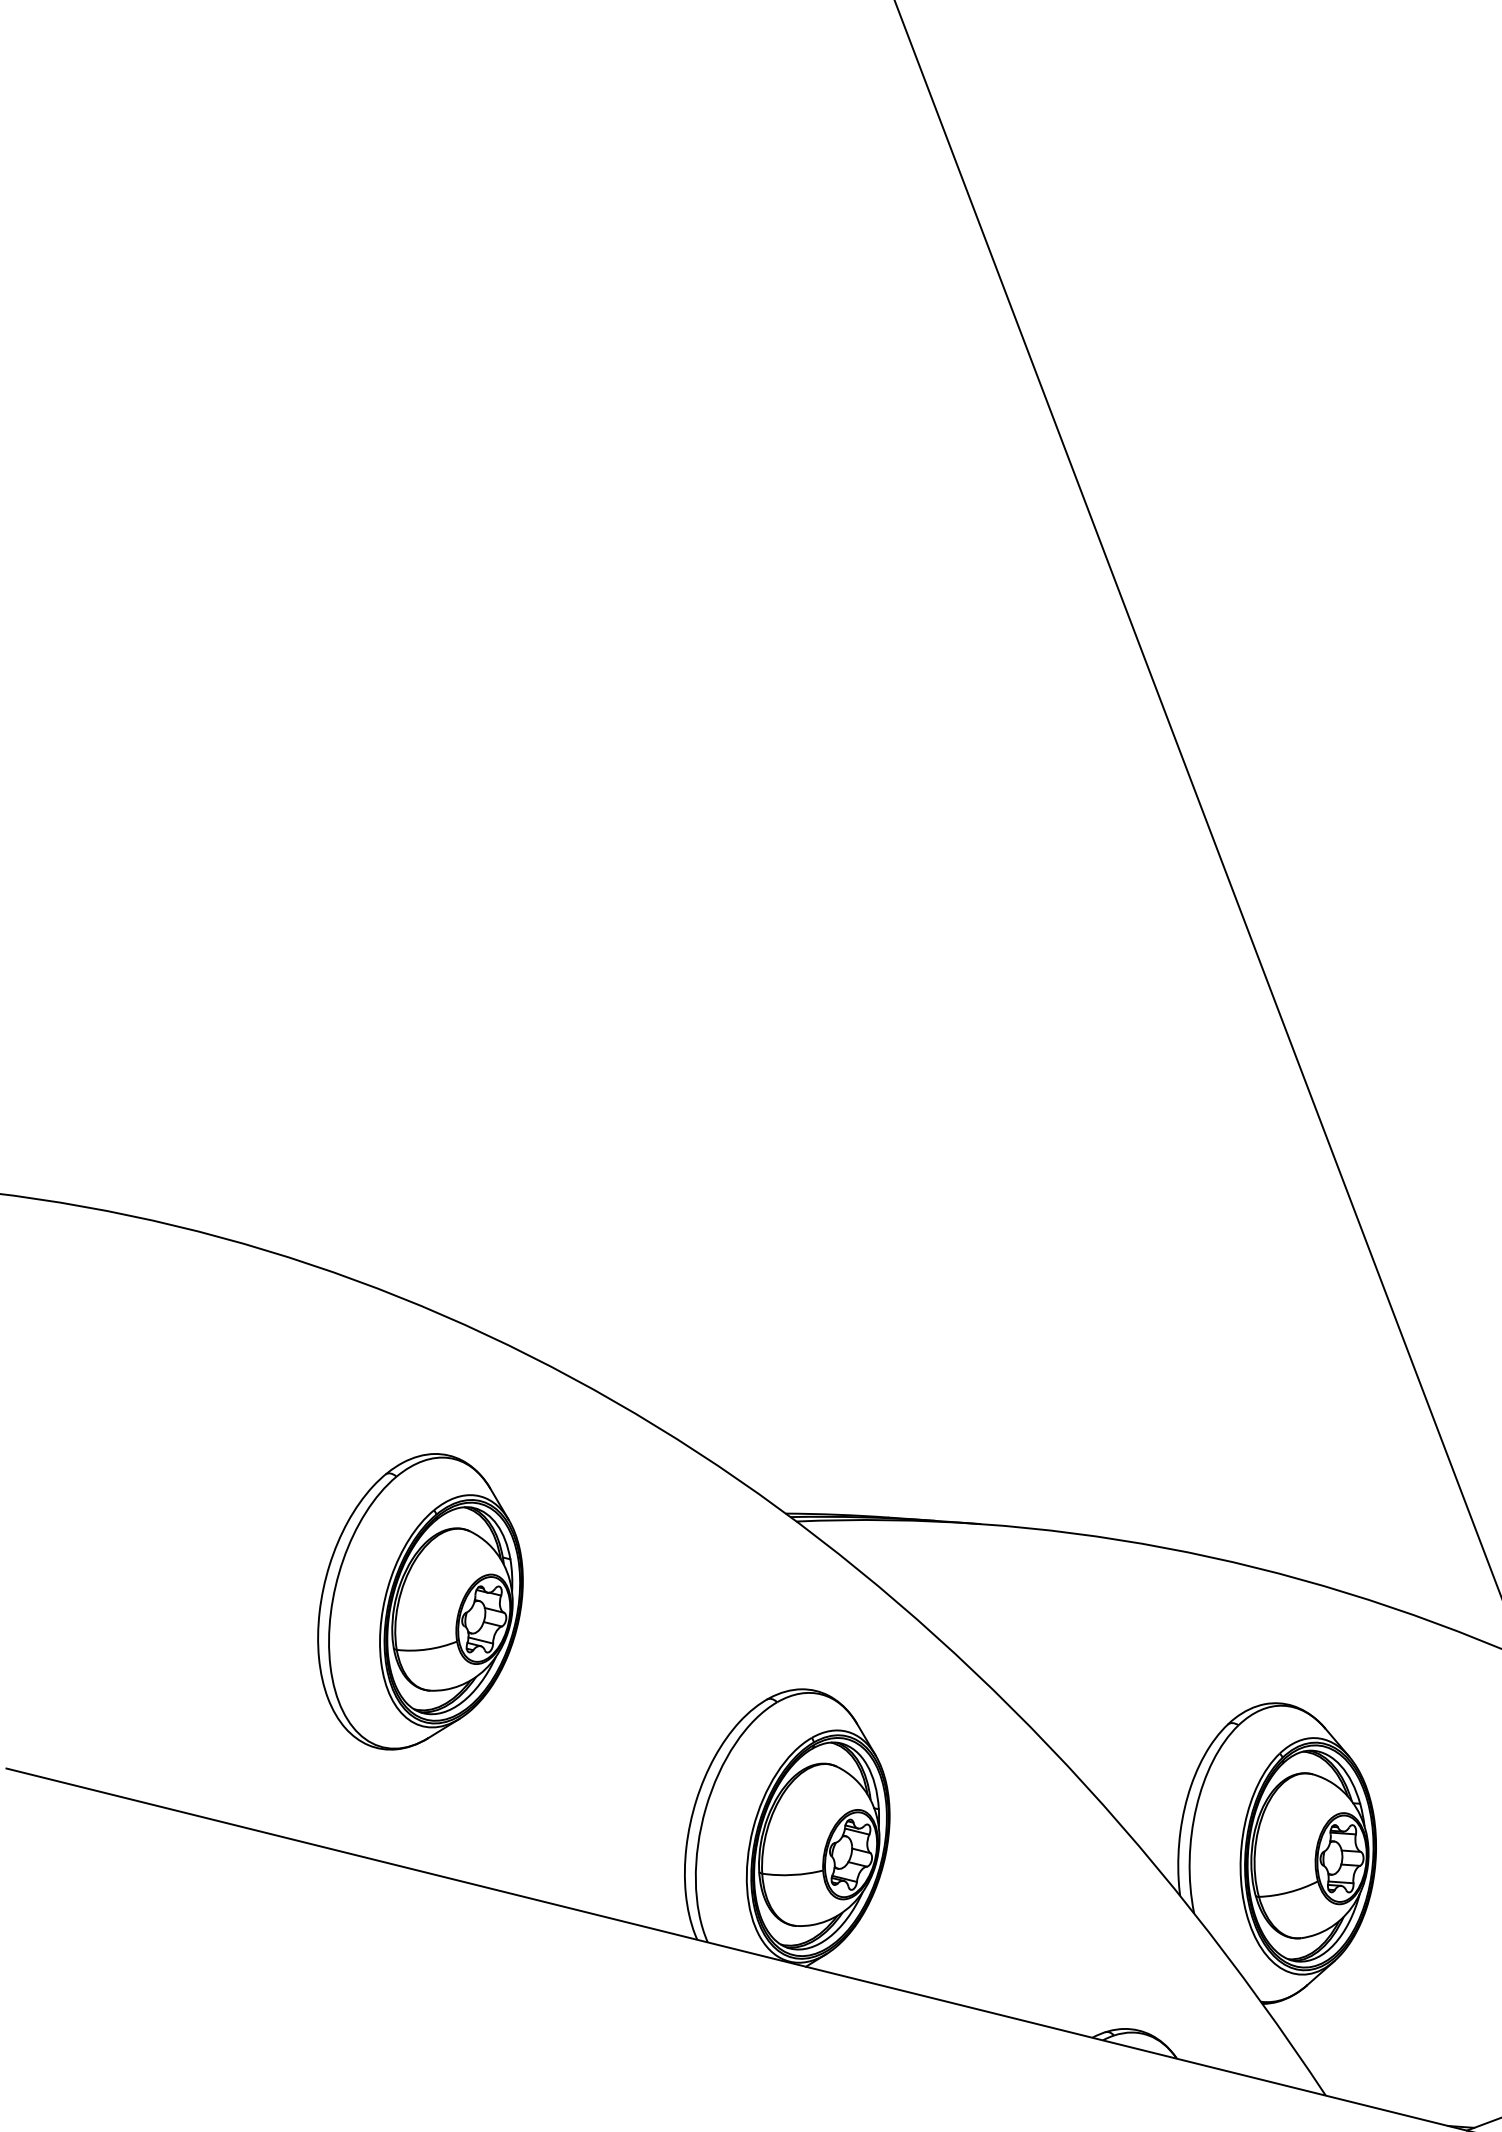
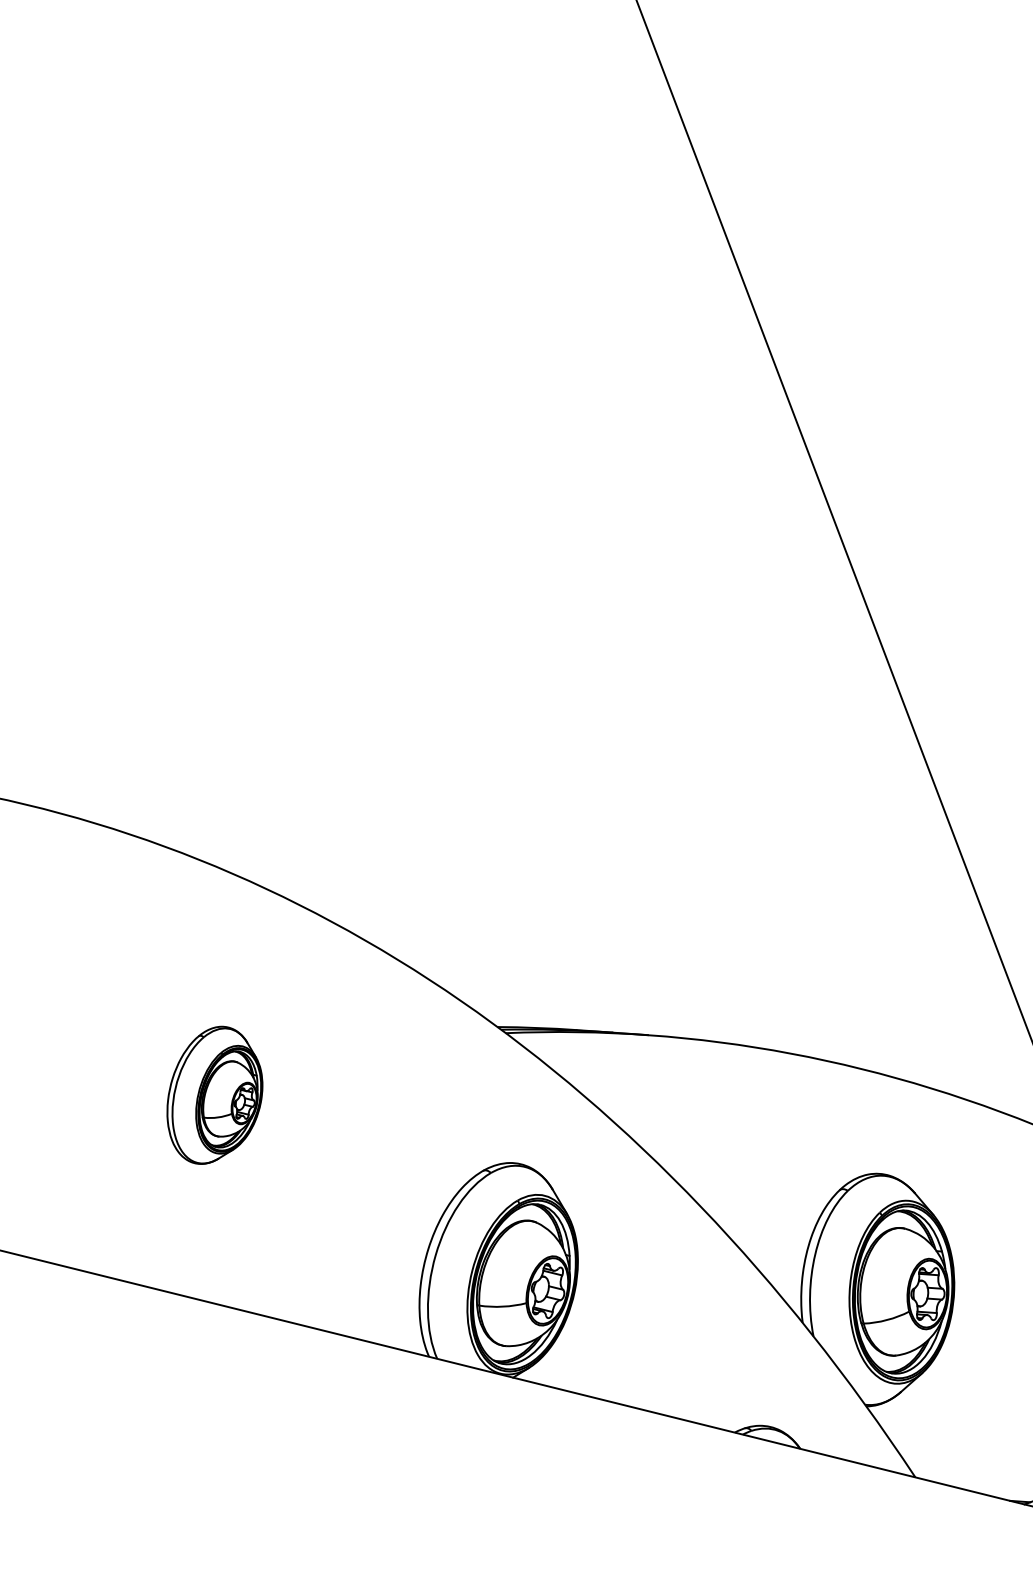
part: (420, 1601) -> (214, 1095), size x0.6

